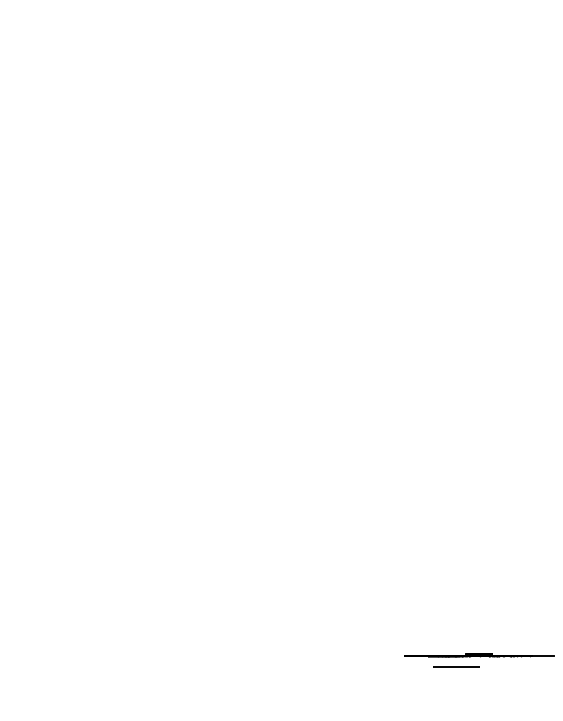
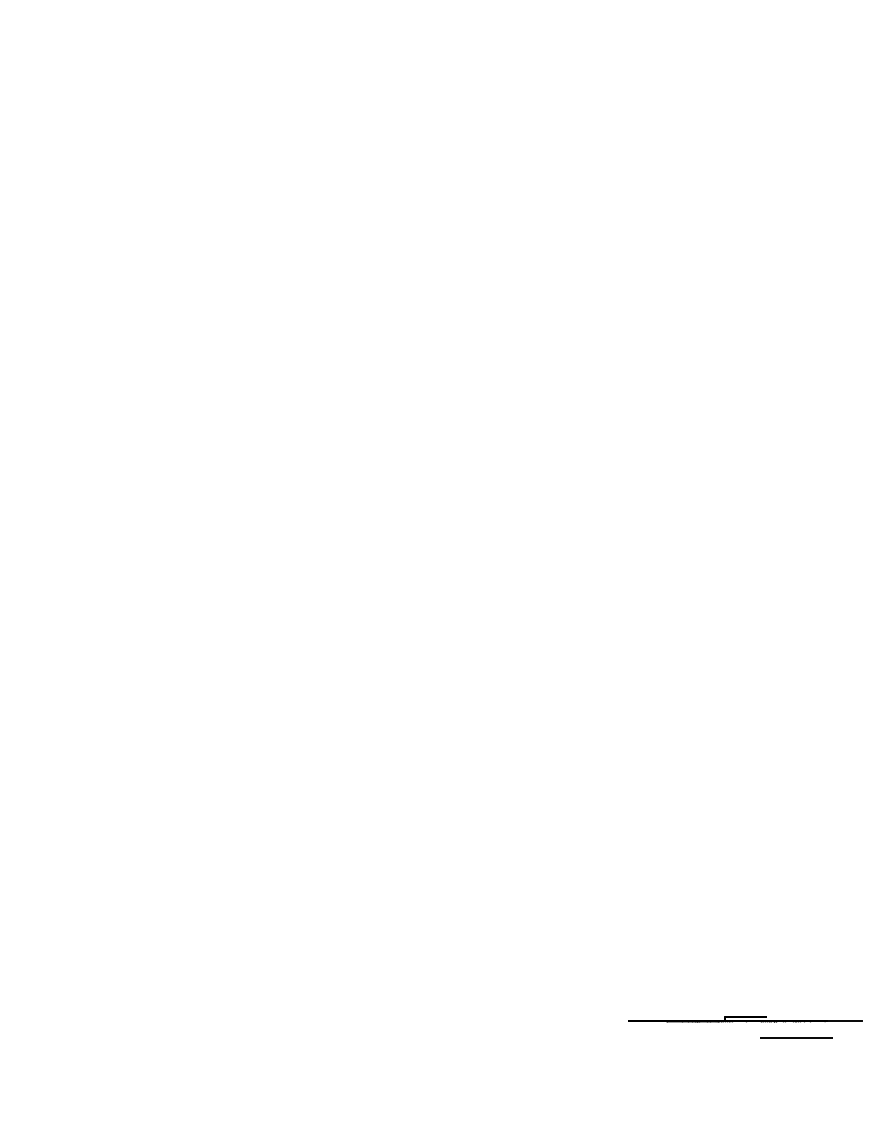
line: (456, 666) -> (797, 1036), moved

